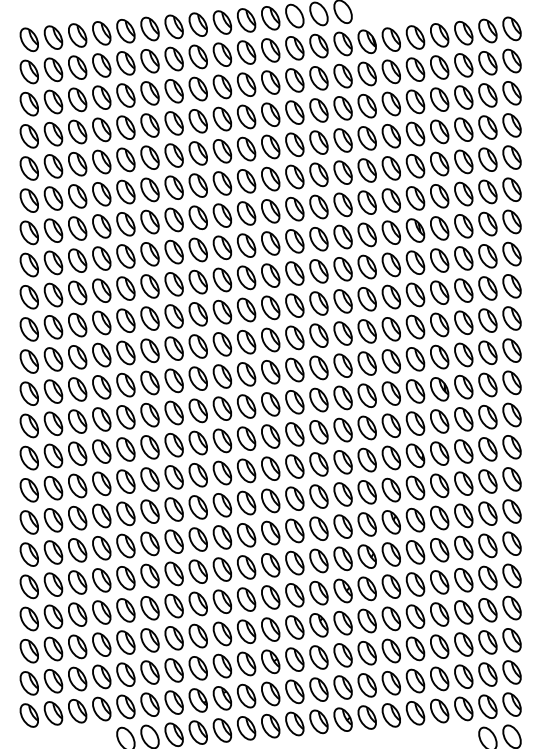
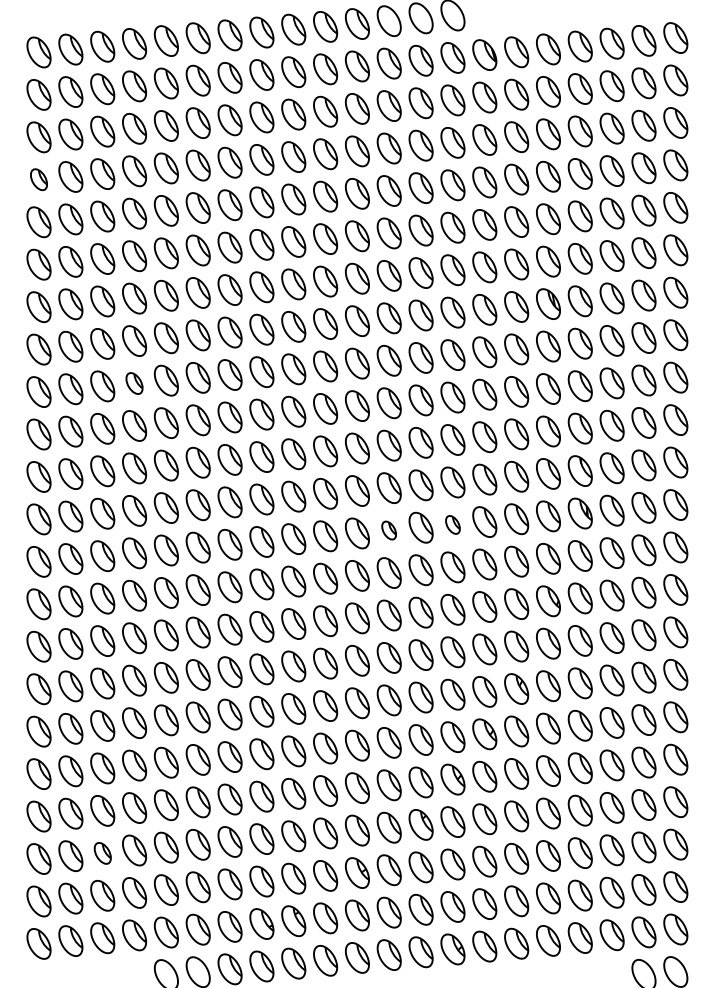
part: (28, 136) -> (38, 179), size x0.7
part: (101, 290) -> (134, 383), size x0.7
part: (342, 397) -> (452, 524), size x0.6
part: (294, 402) -> (388, 530), size x0.6
part: (77, 647) -> (102, 853), size x0.7

